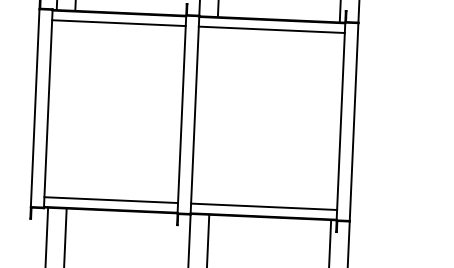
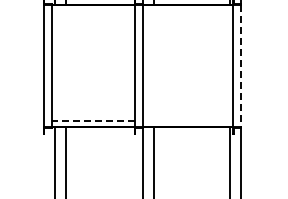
line: (119, 23) -> (93, 11), removed
line: (271, 30) -> (187, 11), removed
line: (354, 122) -> (241, 66), solid -> dashed
line: (109, 199) -> (92, 120), solid -> dashed
line: (263, 206) -> (187, 120), removed

